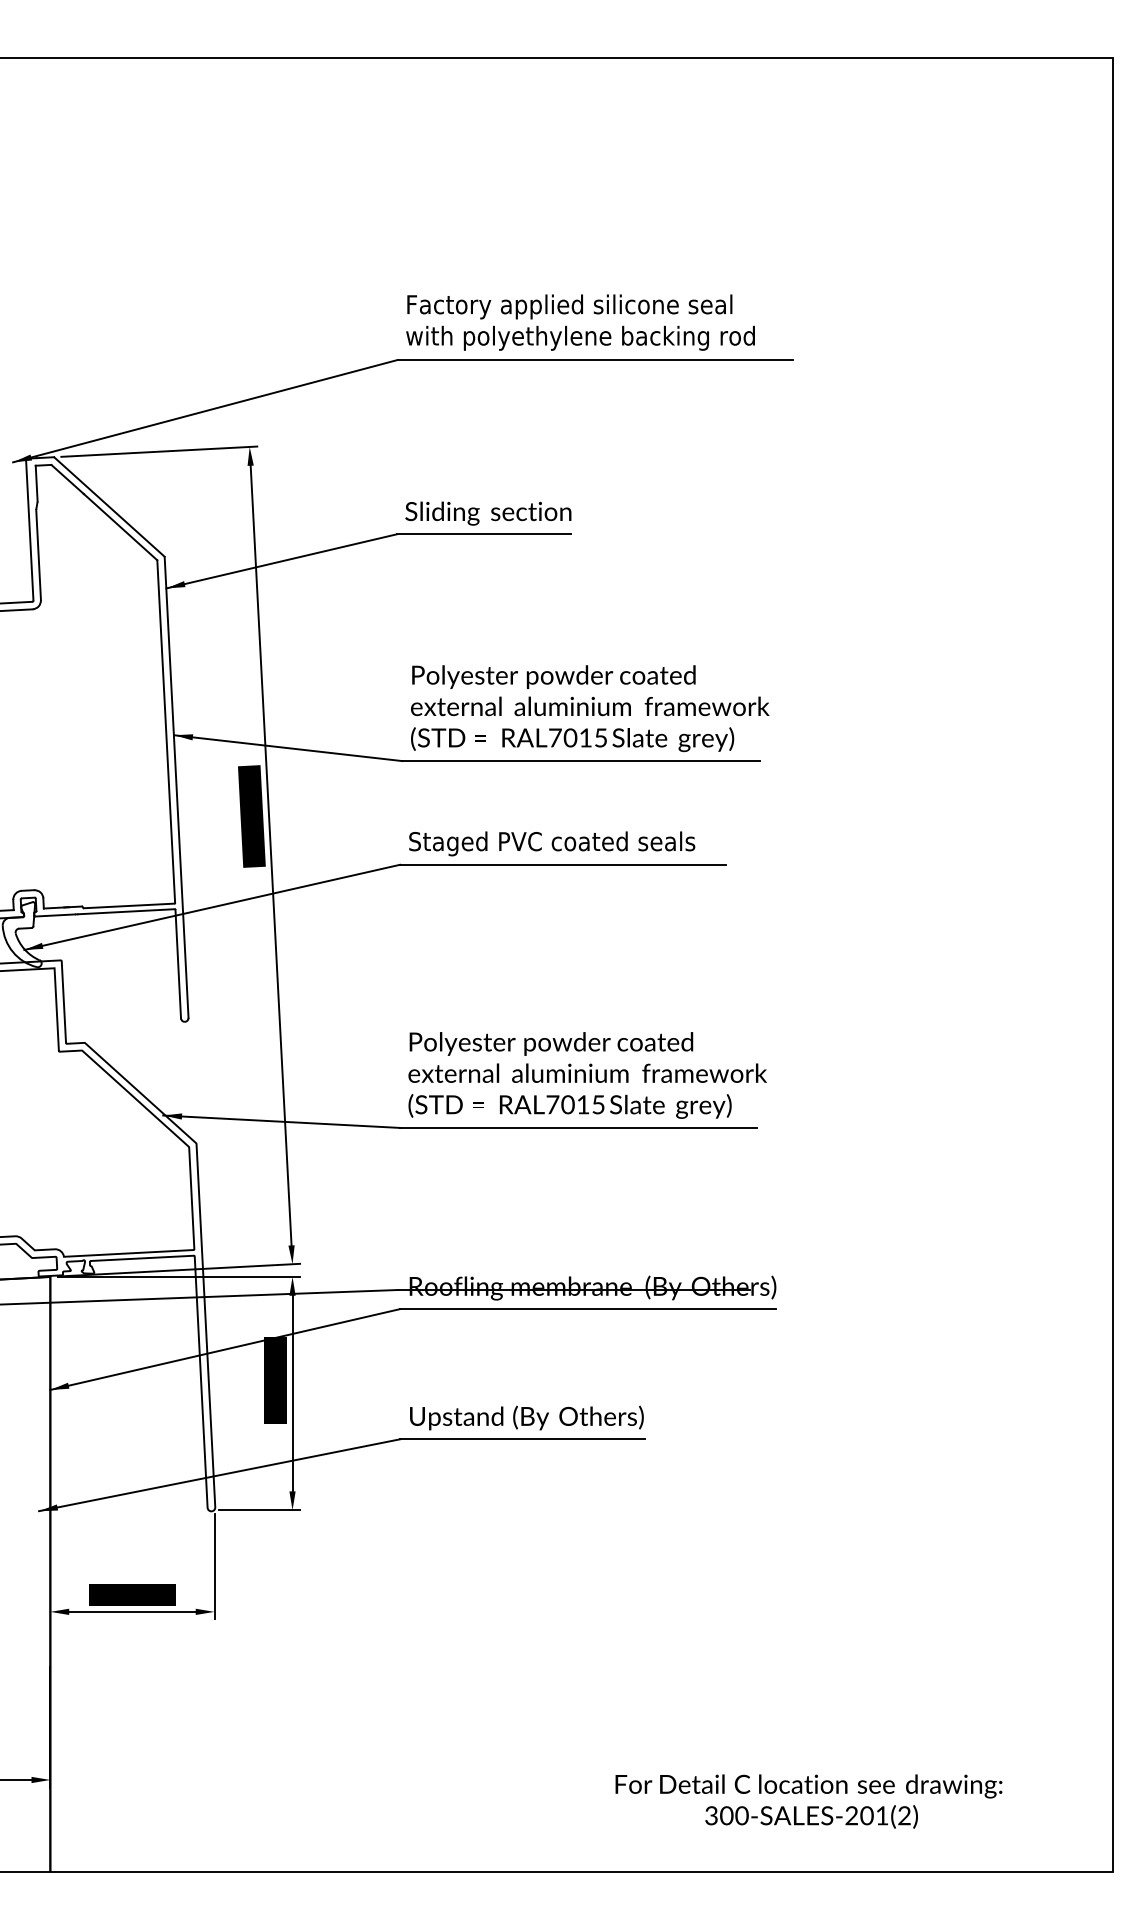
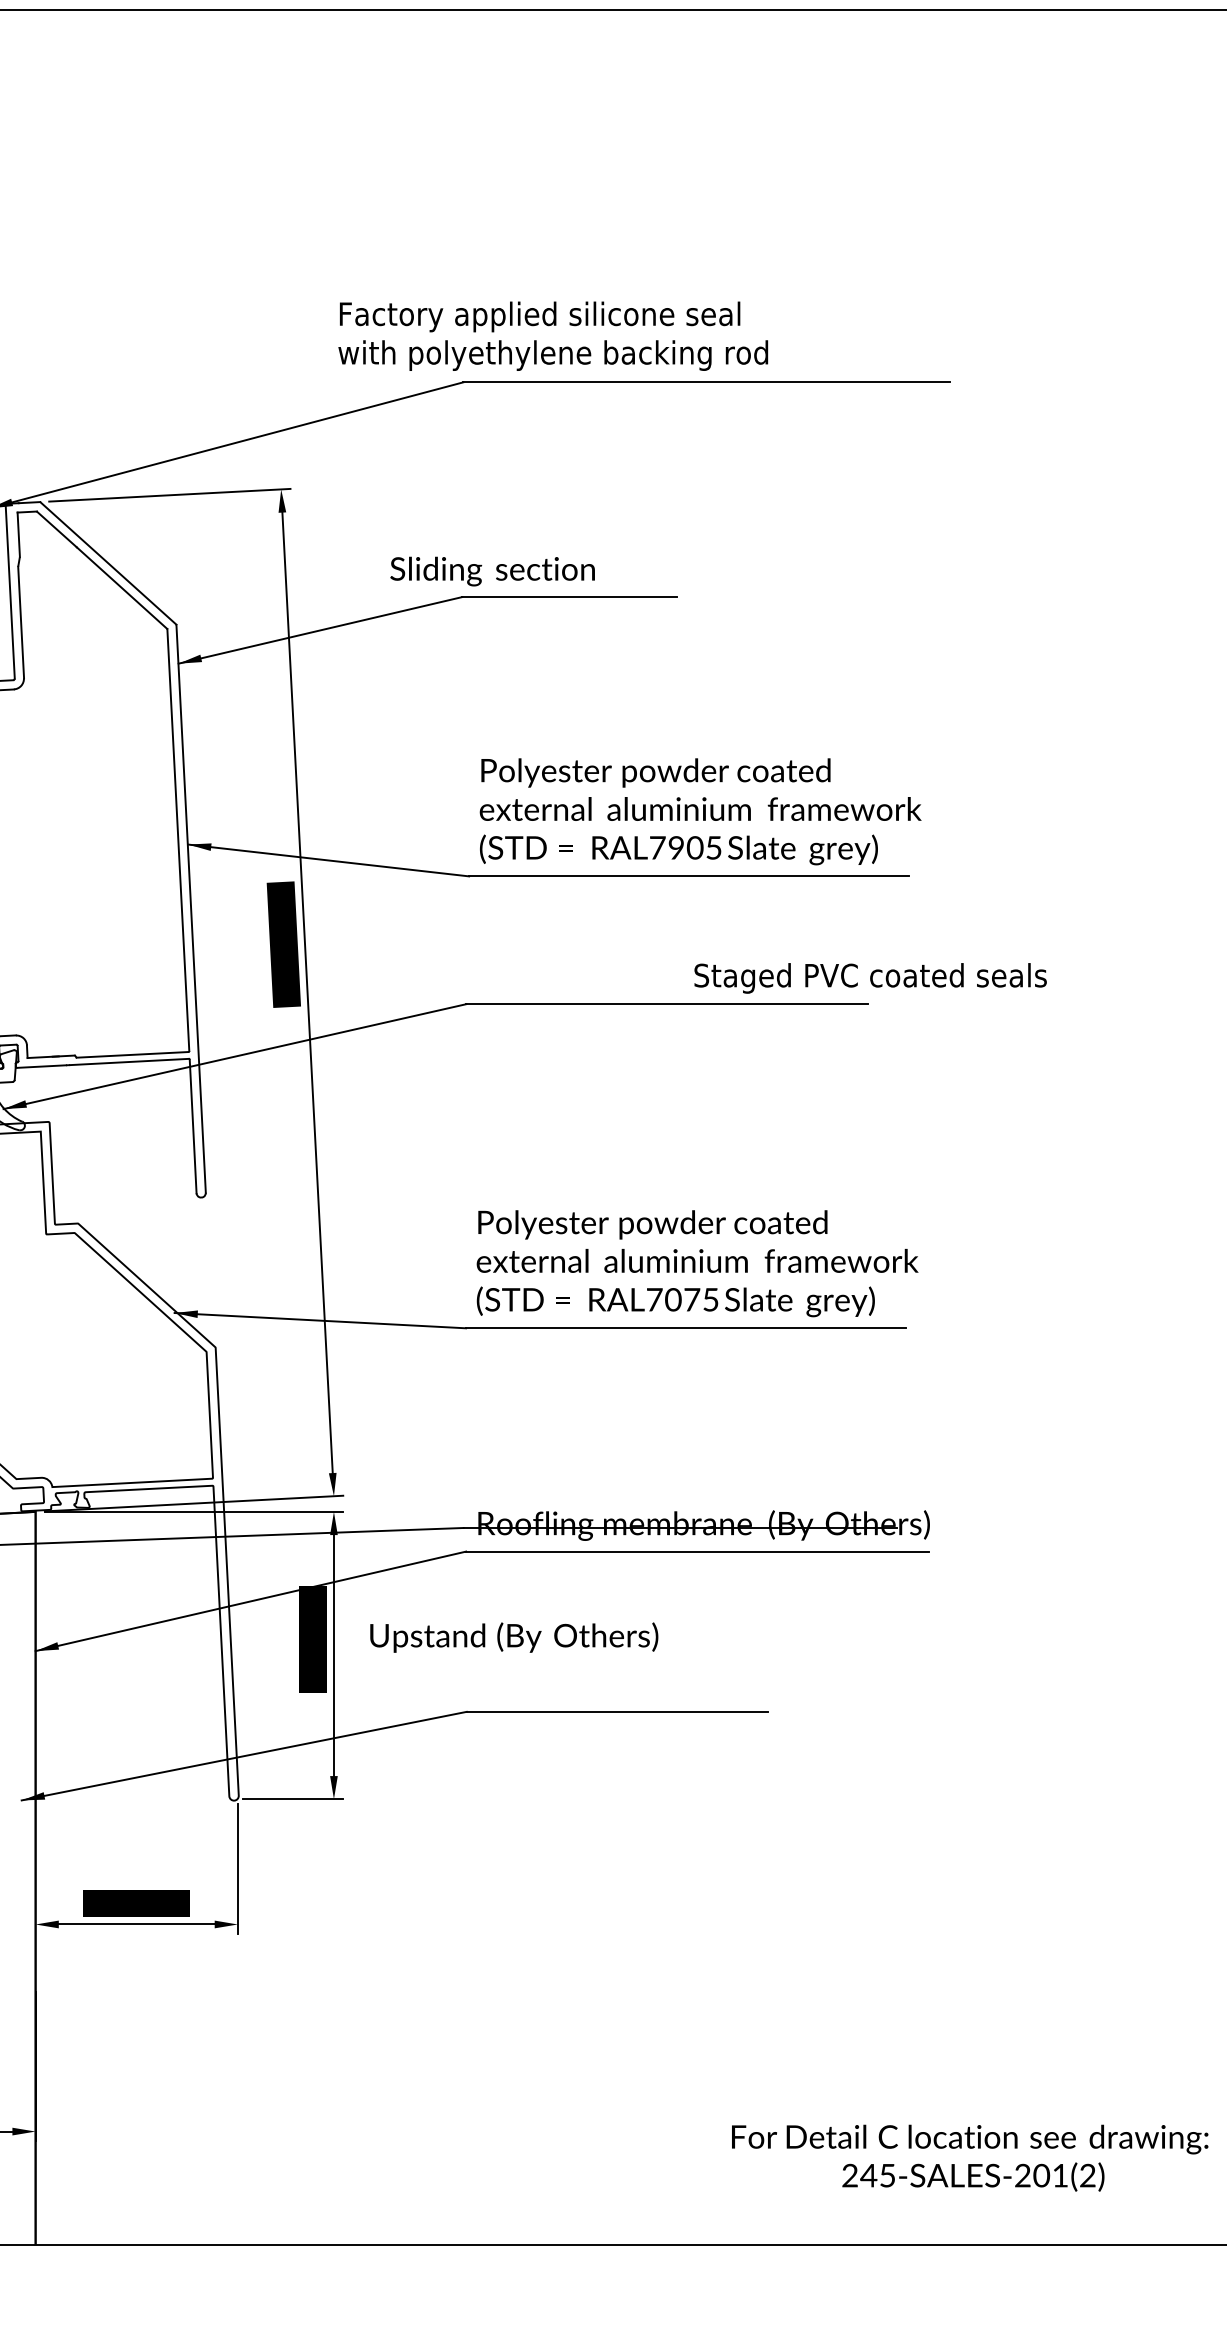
text: (580, 322) -> (553, 336), moved
text: (488, 513) -> (492, 571), moved
text: (577, 737) -> (684, 847), RAL7015 -> RAL7905
text: (552, 843) -> (871, 977), moved
text: (583, 1104) -> (692, 1299), RAL7015 -> RAL7075
text: (526, 1417) -> (513, 1636), moved
text: (726, 1815) -> (868, 2175), 300-SALES-201(2) -> 245-SALES-201(2)

